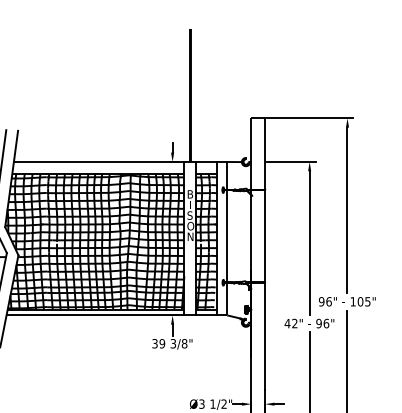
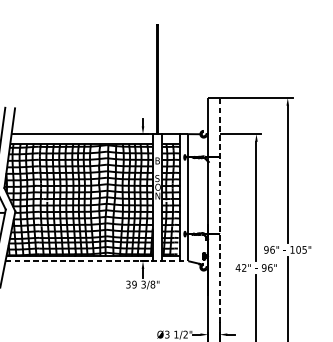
line: (265, 254) -> (219, 210), solid -> dashed
line: (117, 315) -> (97, 261), solid -> dashed

